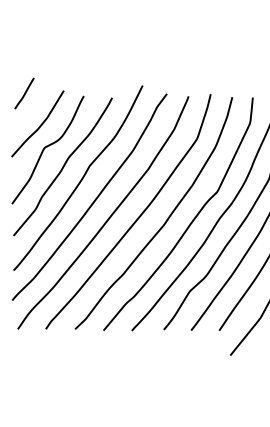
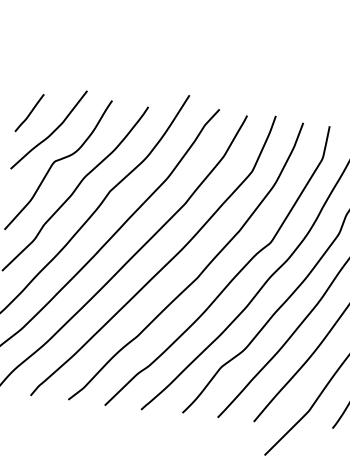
line: (24, 93) -> (29, 113), moved

